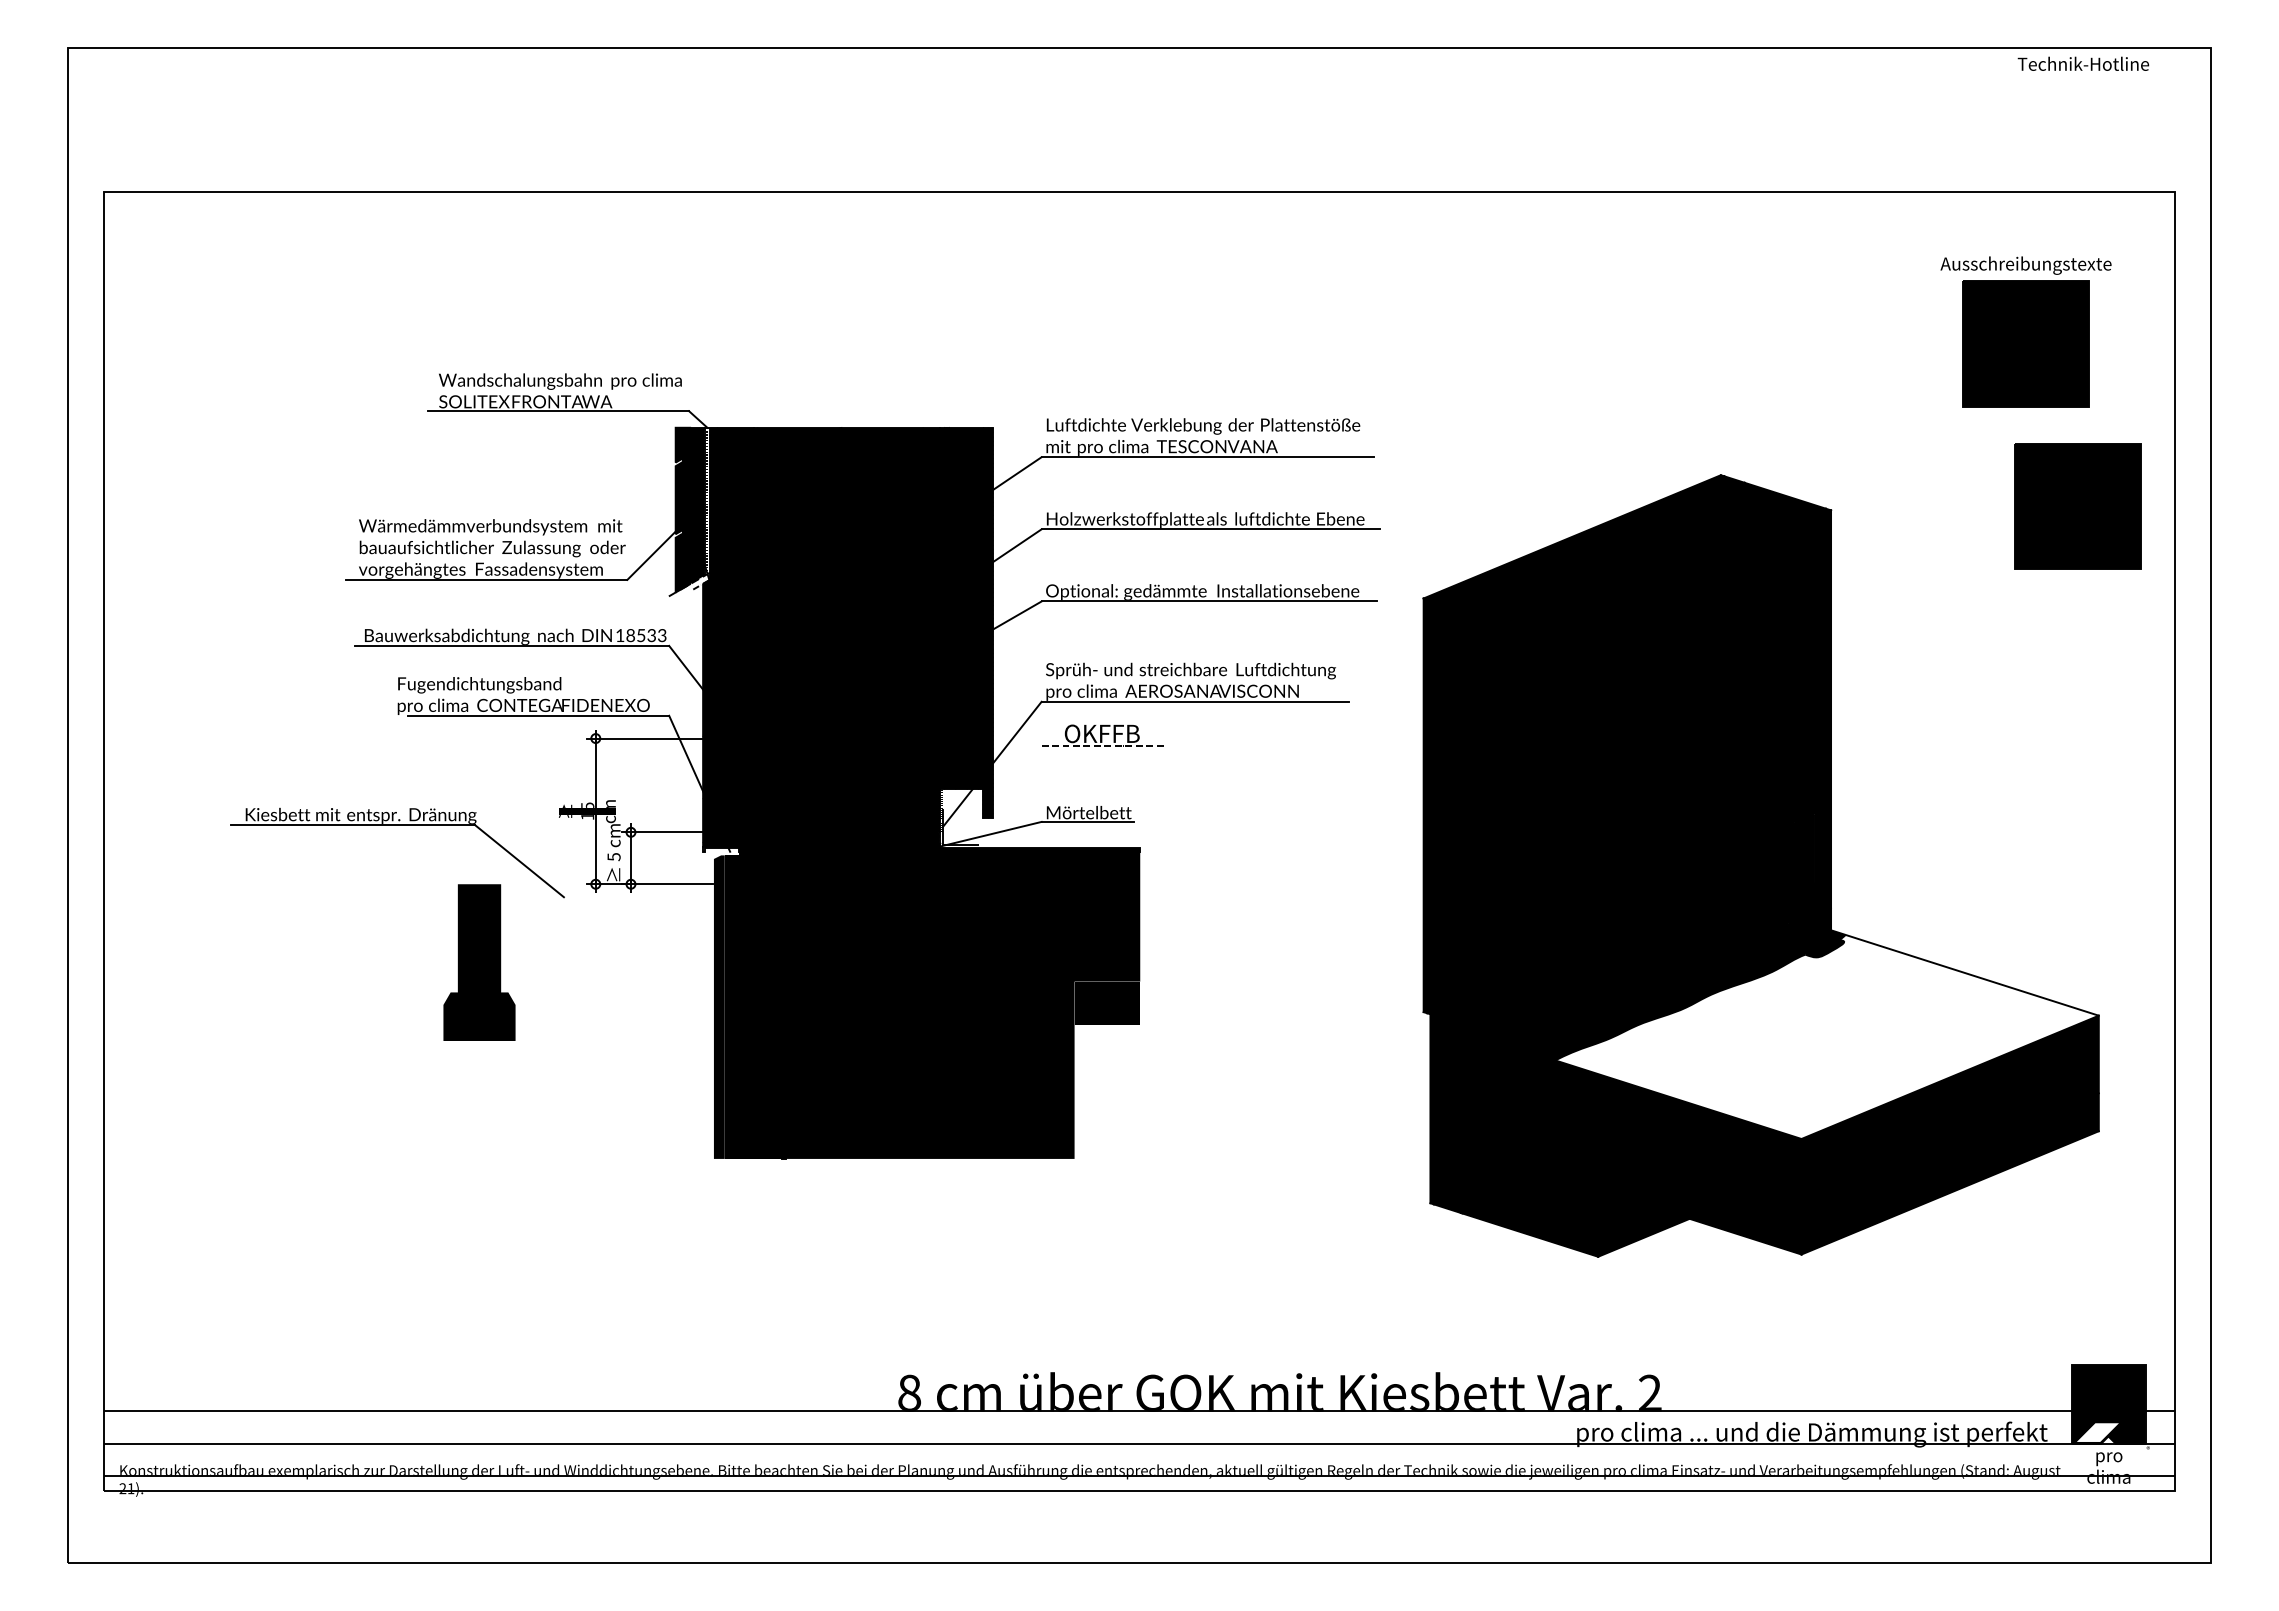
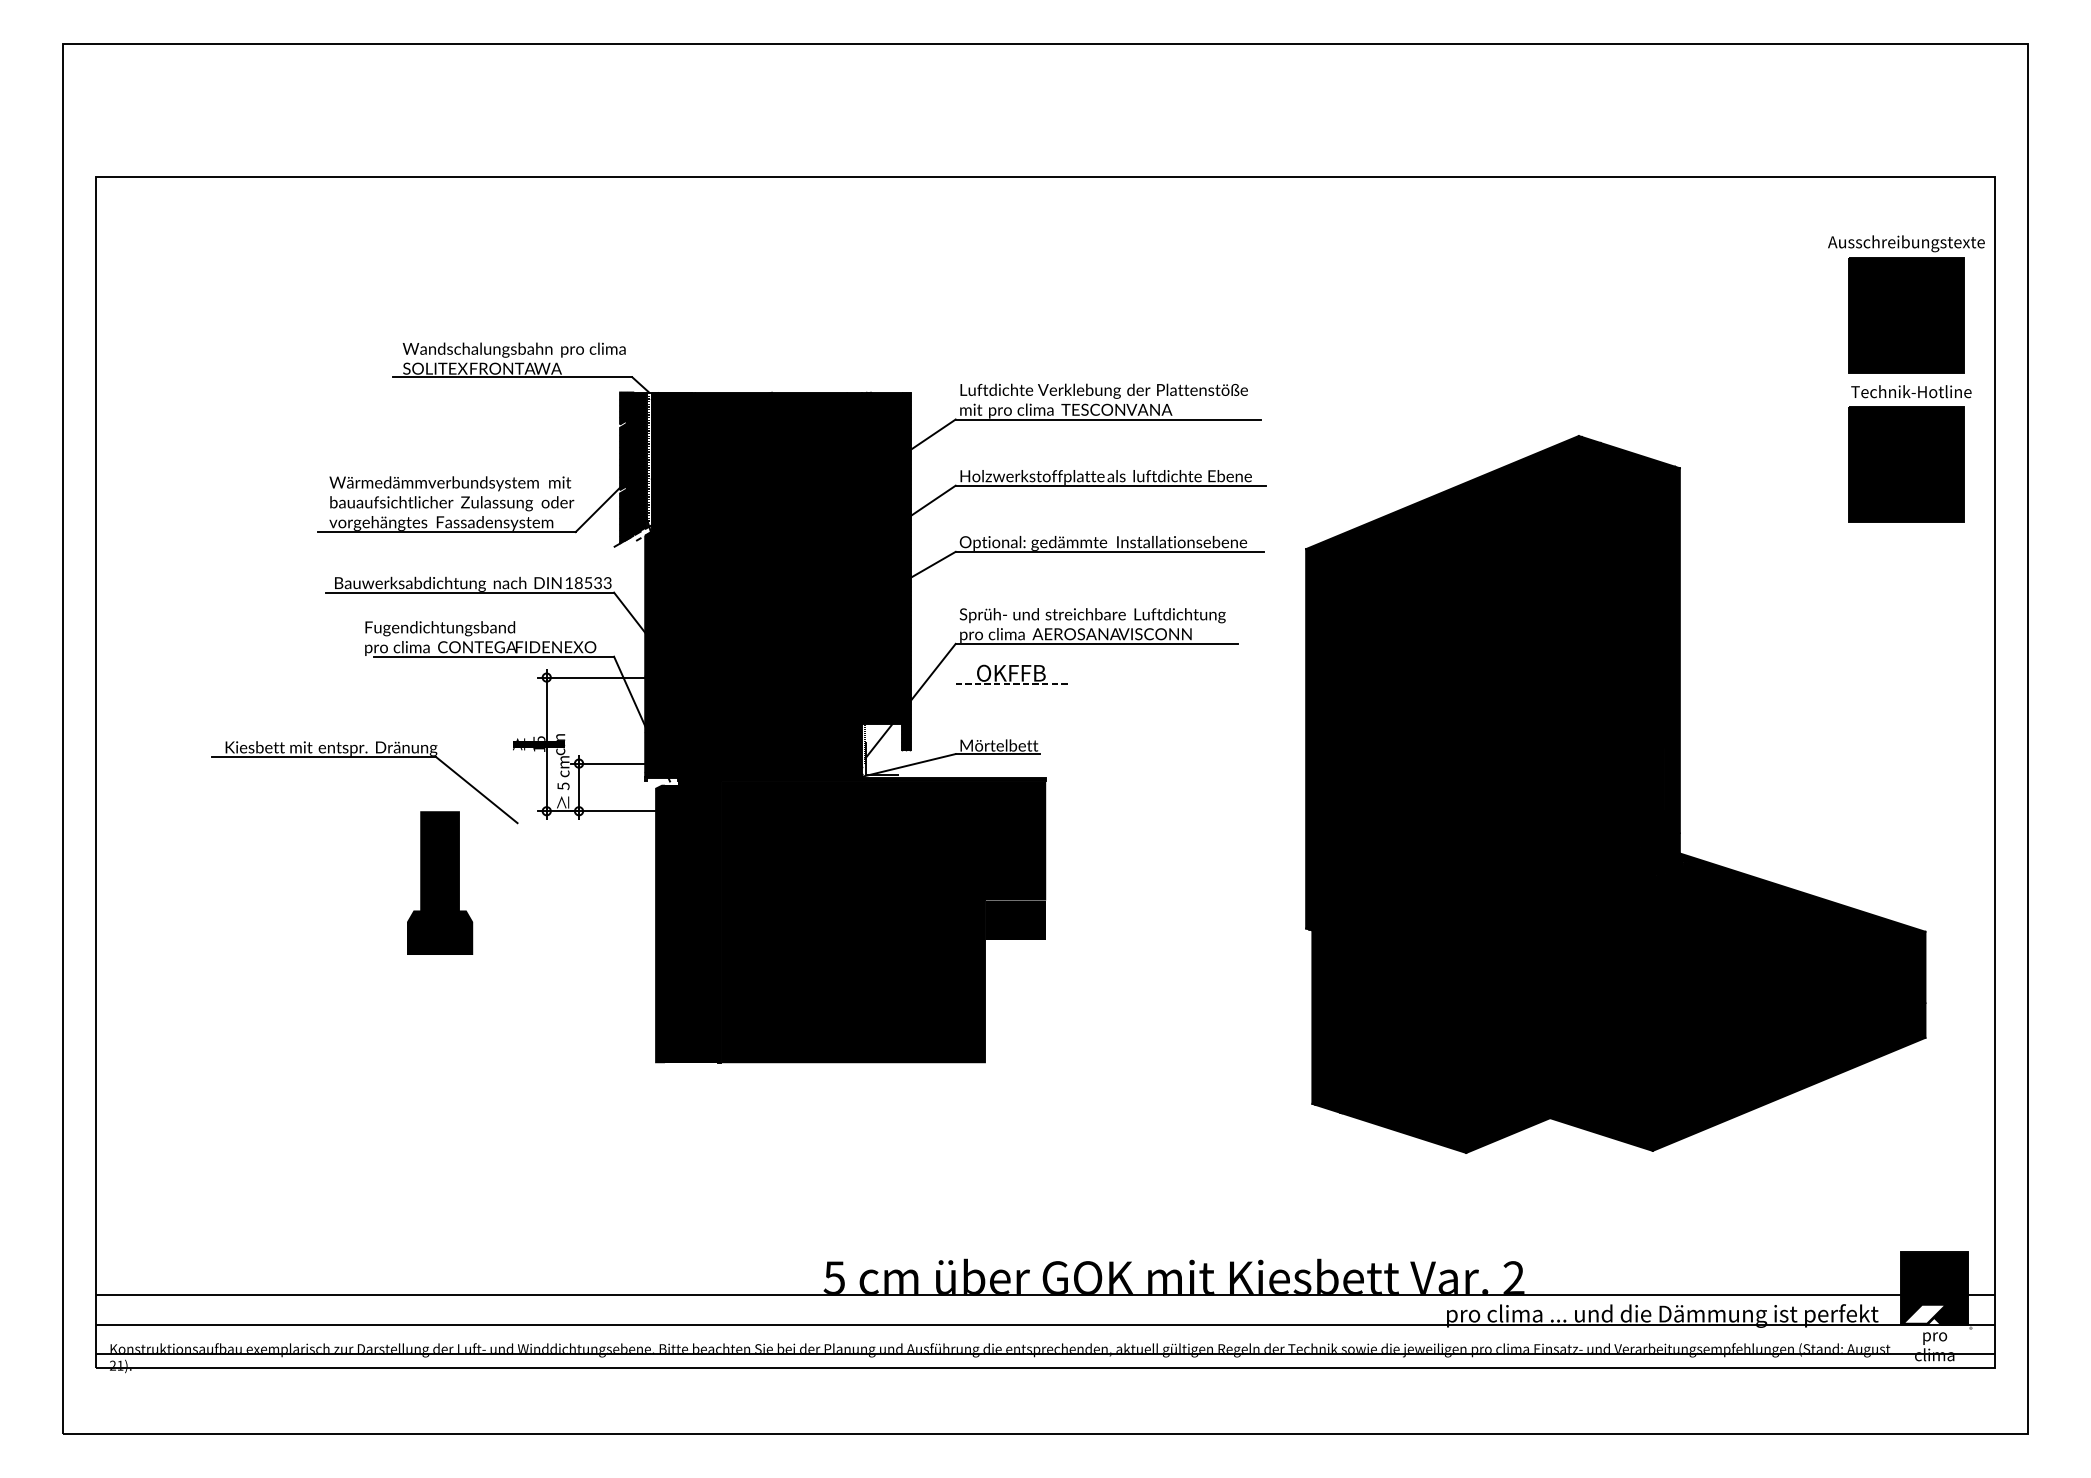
text: (2083, 63) -> (1911, 391), moved
part: (2025, 331) -> (1905, 304), moved
fill: (1826, 1036) -> (1675, 950), added
text: (909, 1391) -> (834, 1276), 8 -> 5

